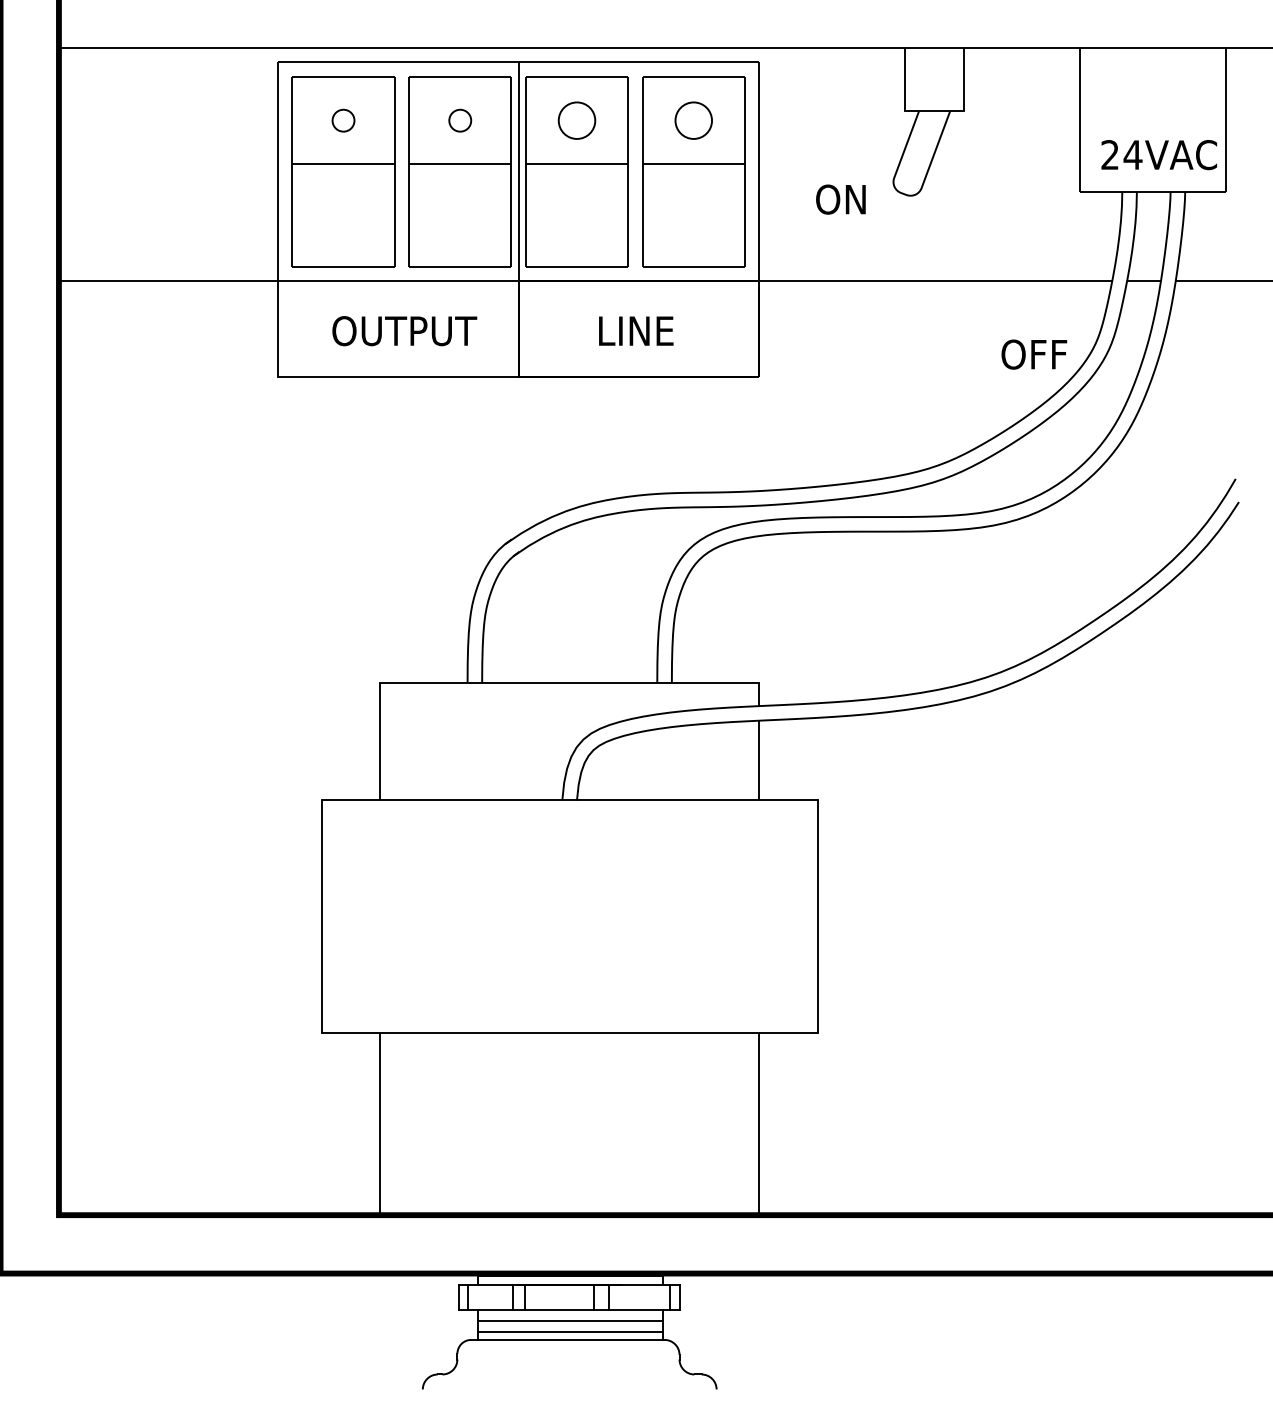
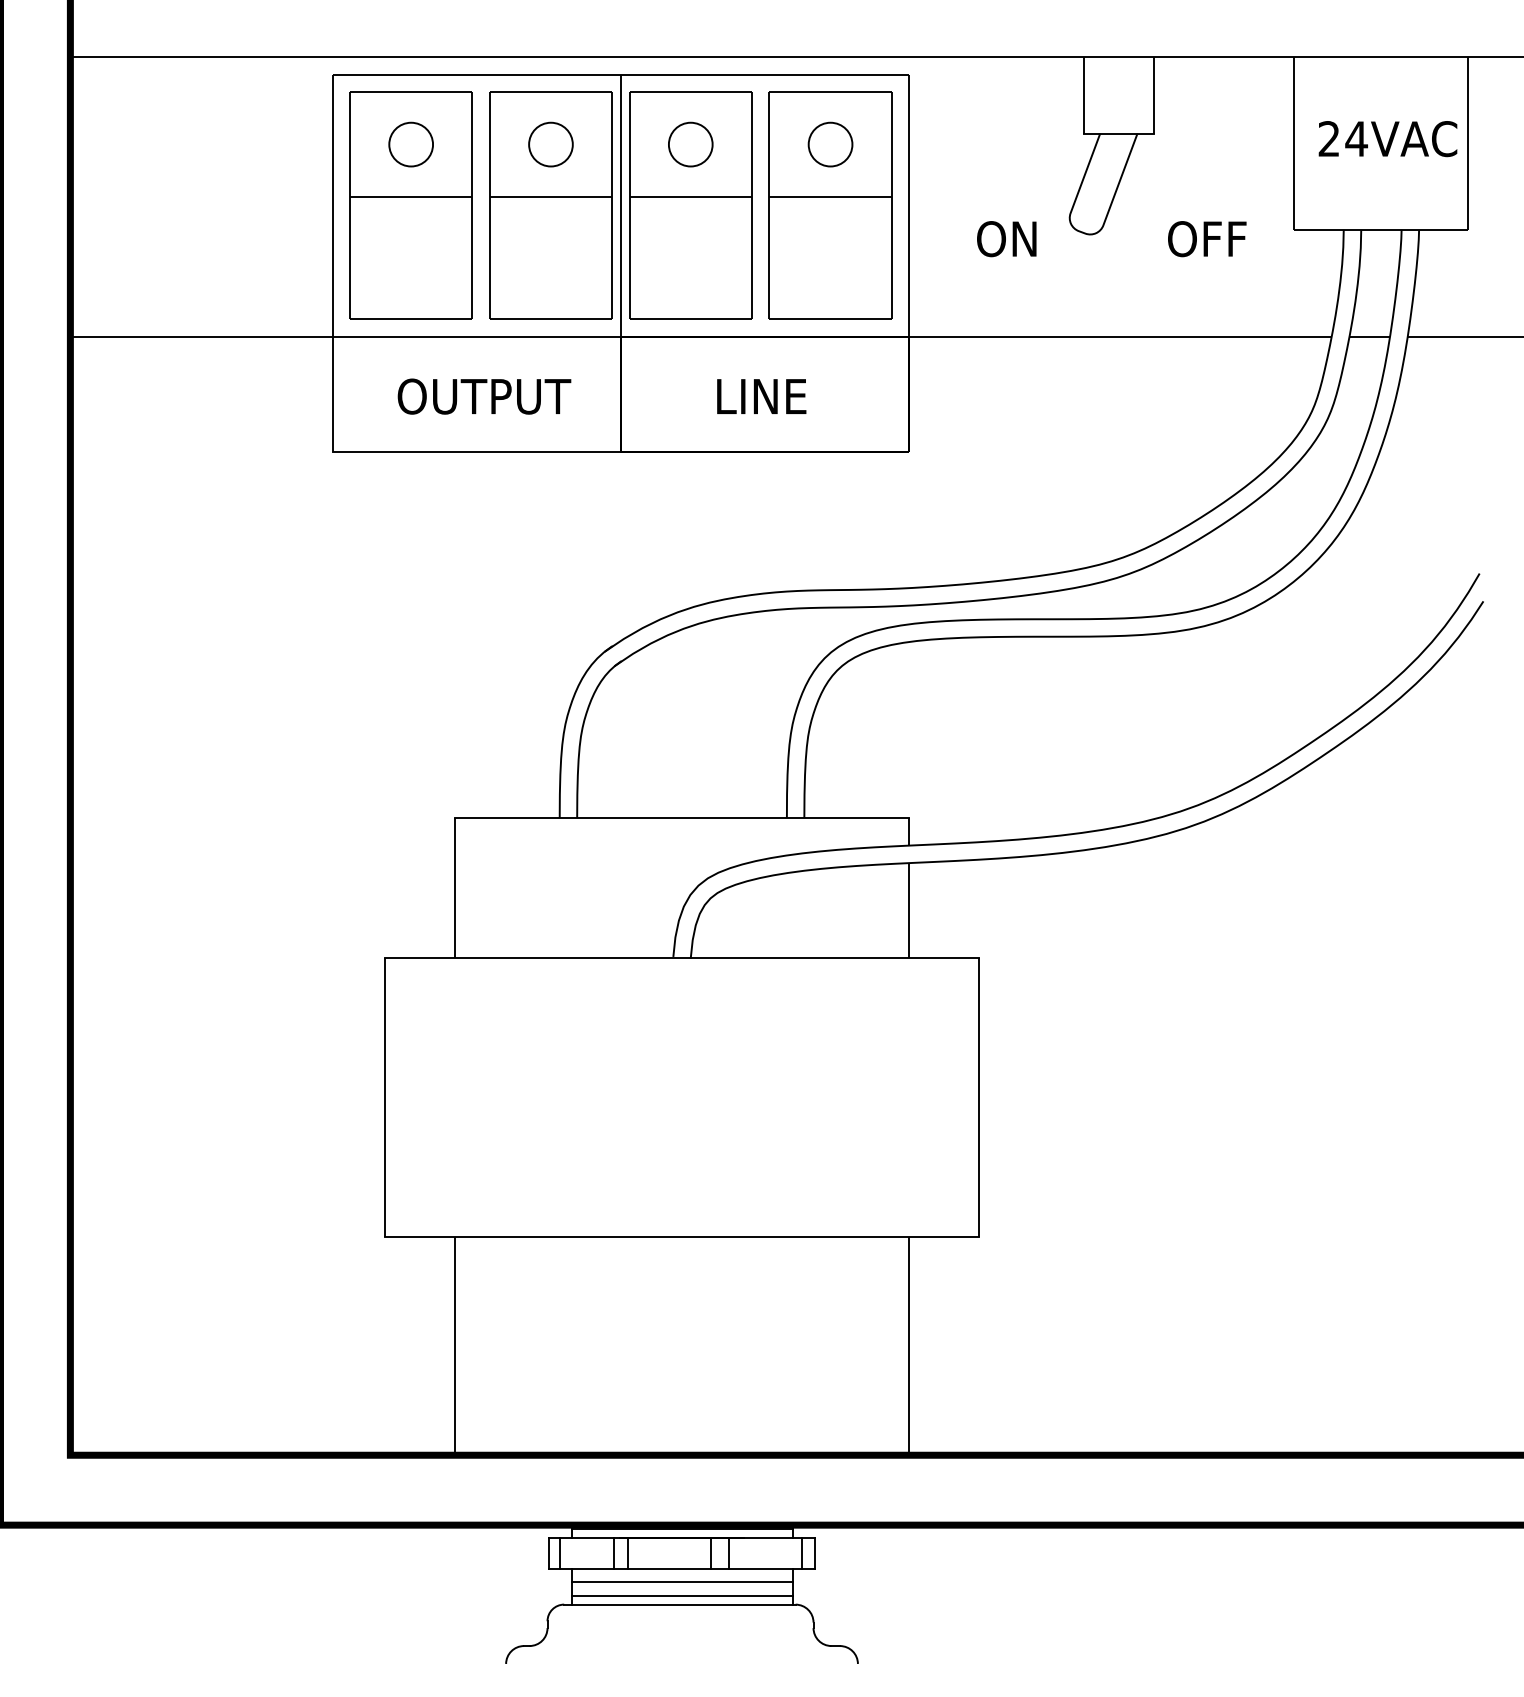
circle: (343, 120) -> (411, 144), size x1.67
circle: (460, 120) -> (551, 144), size x1.67
text: (1158, 155) -> (1387, 139), moved
text: (1034, 354) -> (1207, 238), moved

